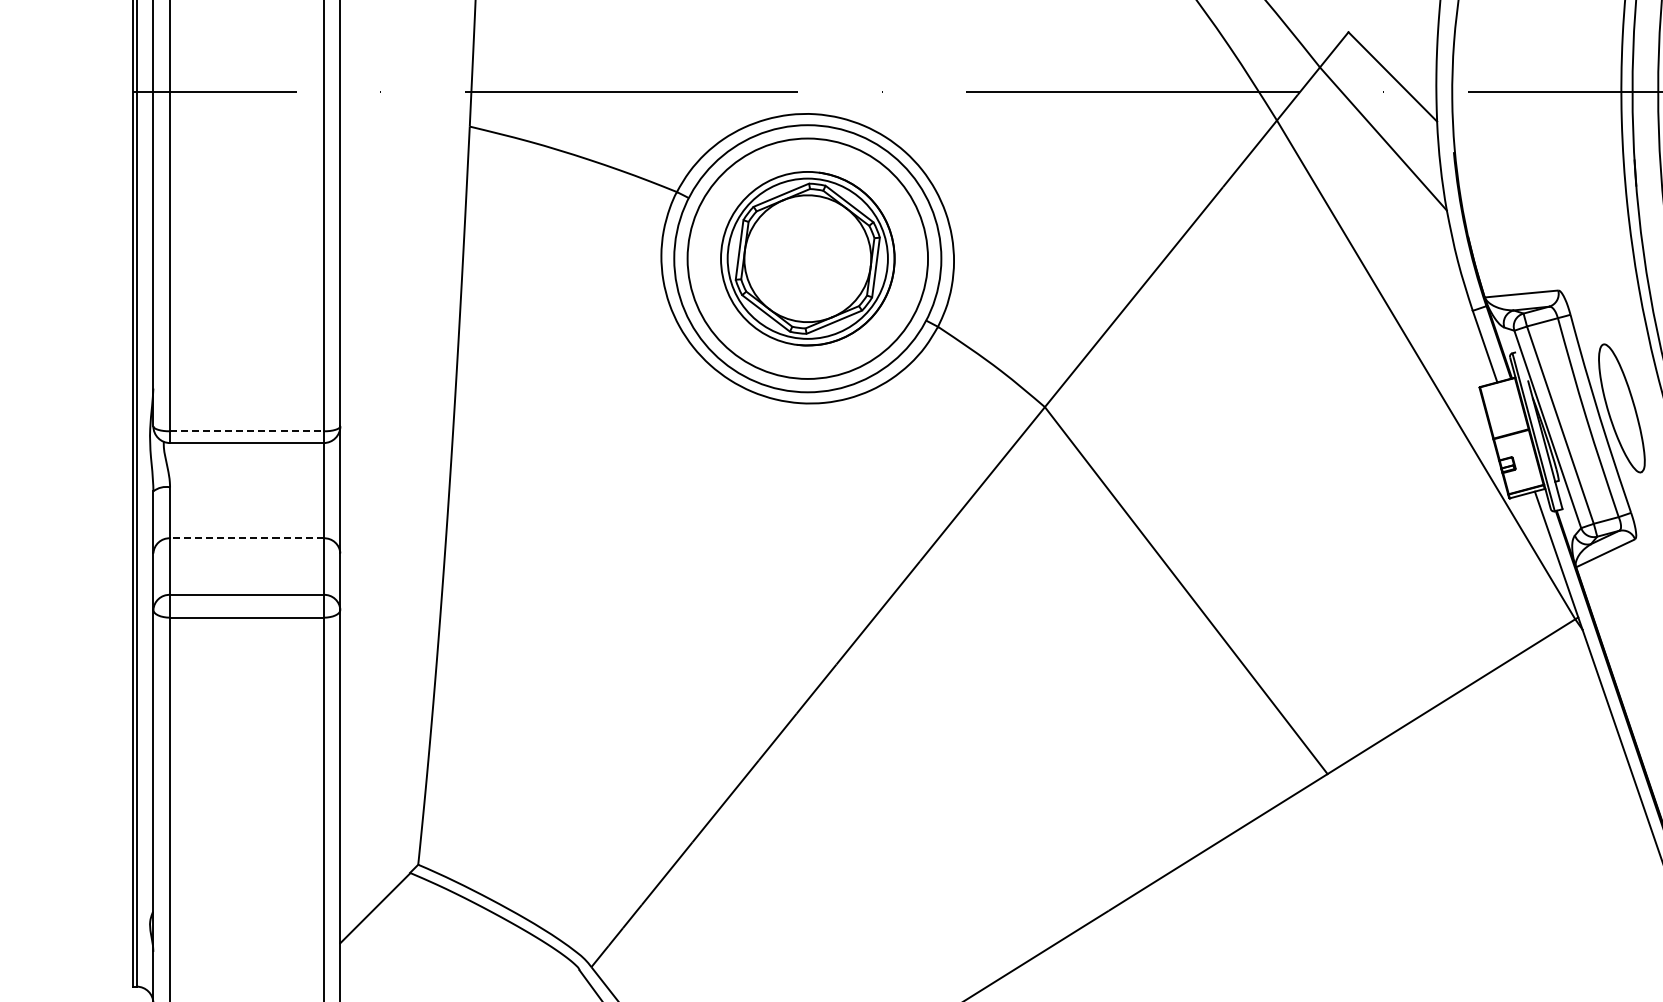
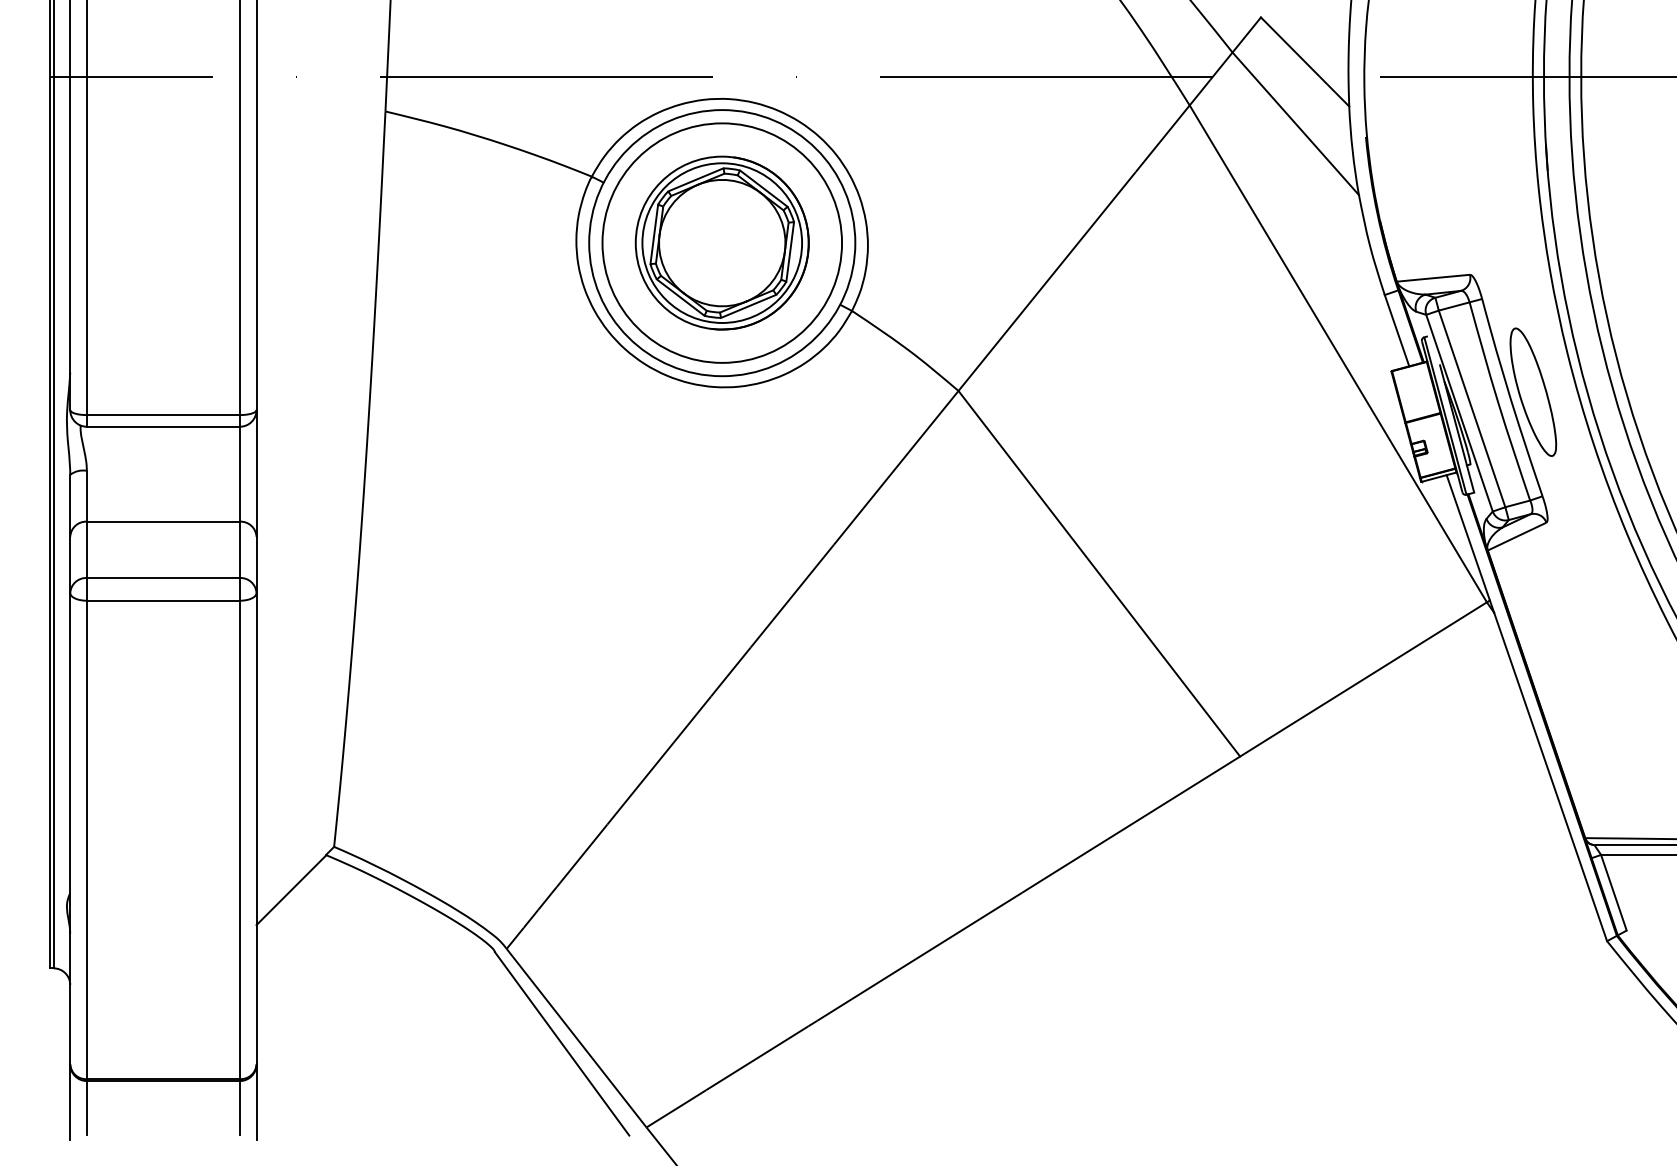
line: (246, 431) -> (163, 415), dashed -> solid
line: (246, 538) -> (163, 521), dashed -> solid

